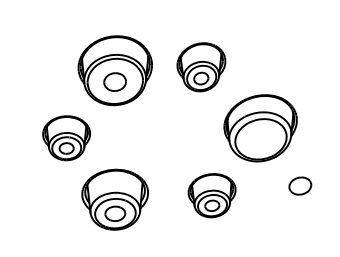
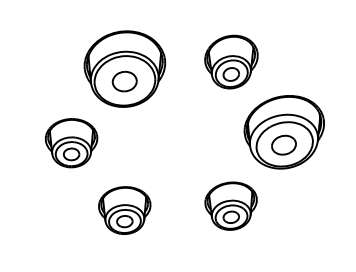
part: (201, 67) -> (231, 62), moved
part: (300, 185) -> (284, 144), moved
part: (114, 199) -> (124, 210), size x0.71

